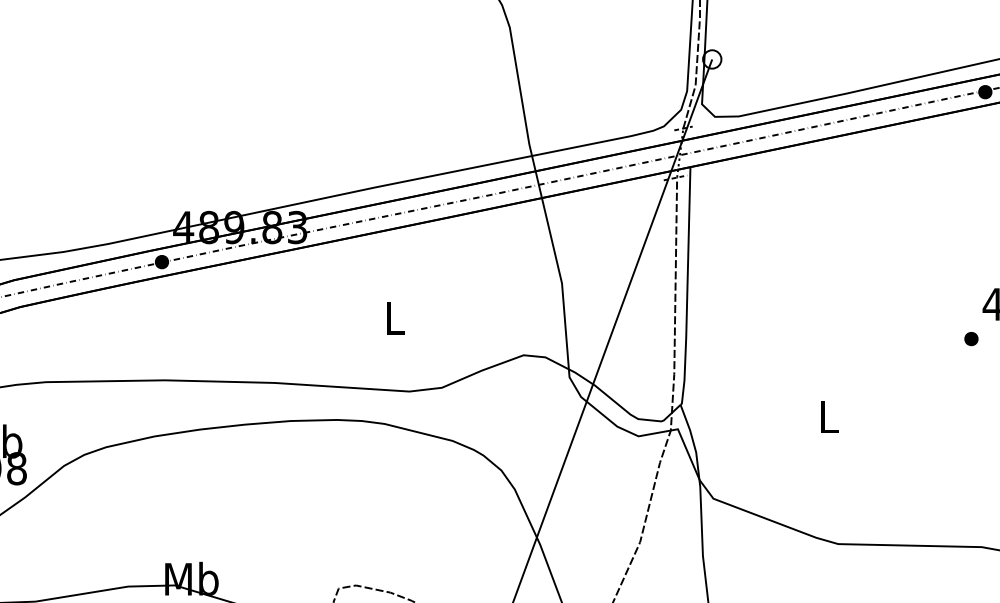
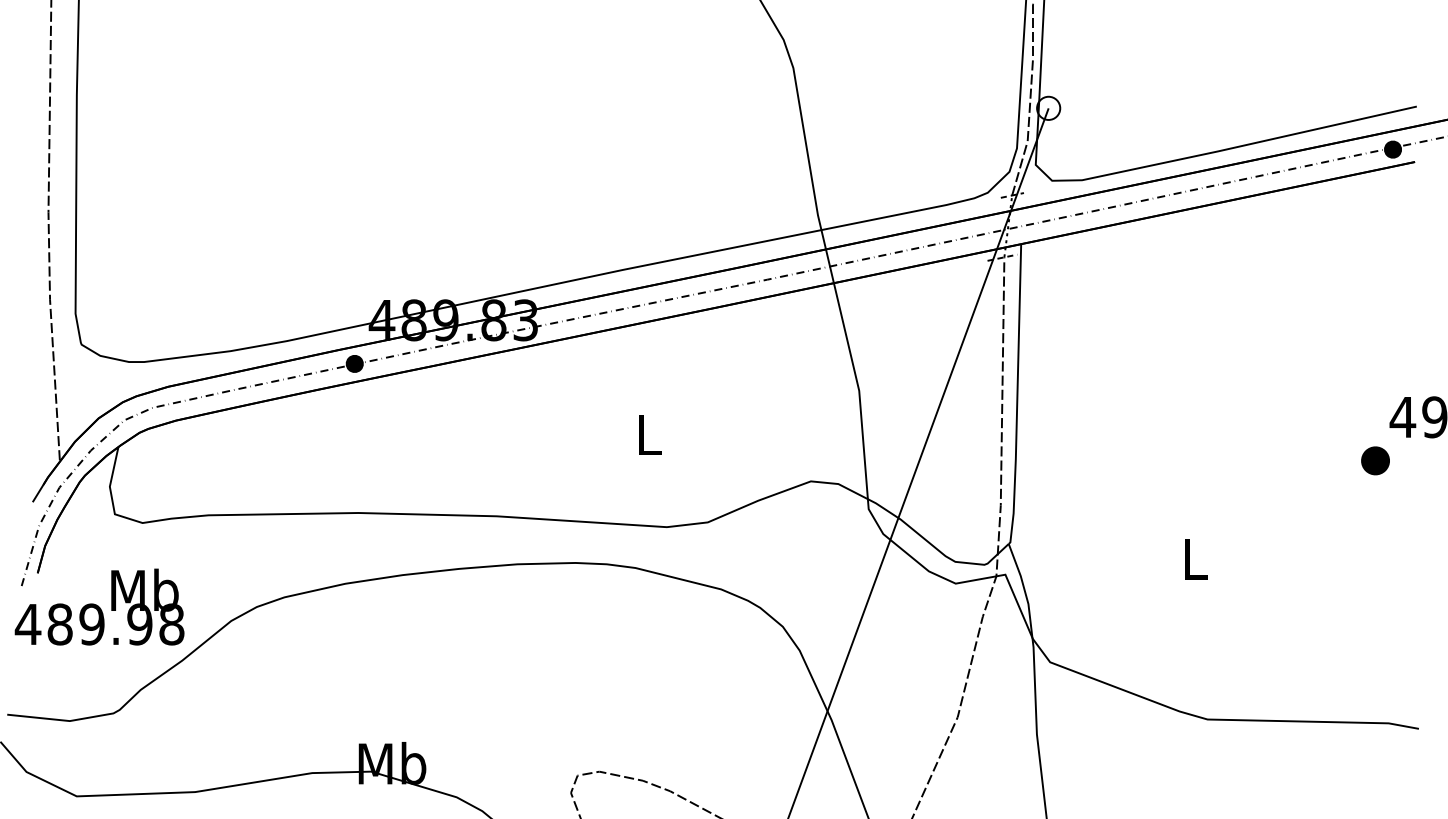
part: (971, 338) -> (1375, 460), size x1.6

